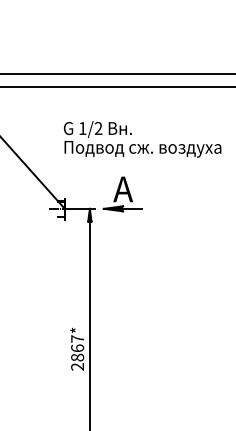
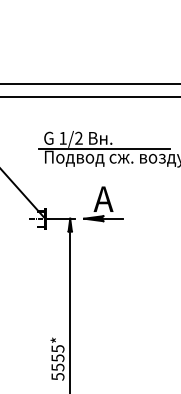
line: (123, 139) -> (103, 149), added
text: (77, 352) -> (57, 362), 2867* -> 5555*

